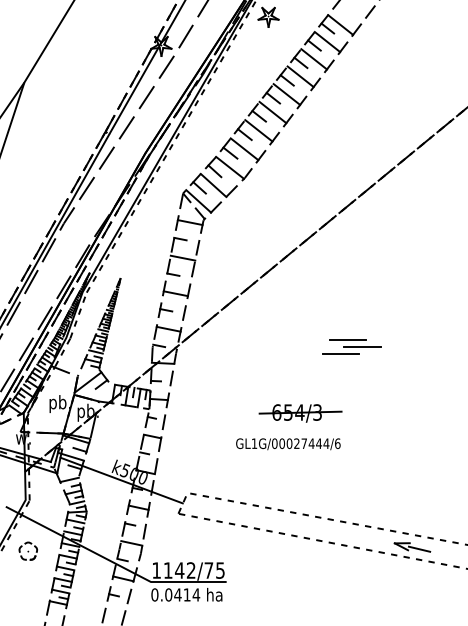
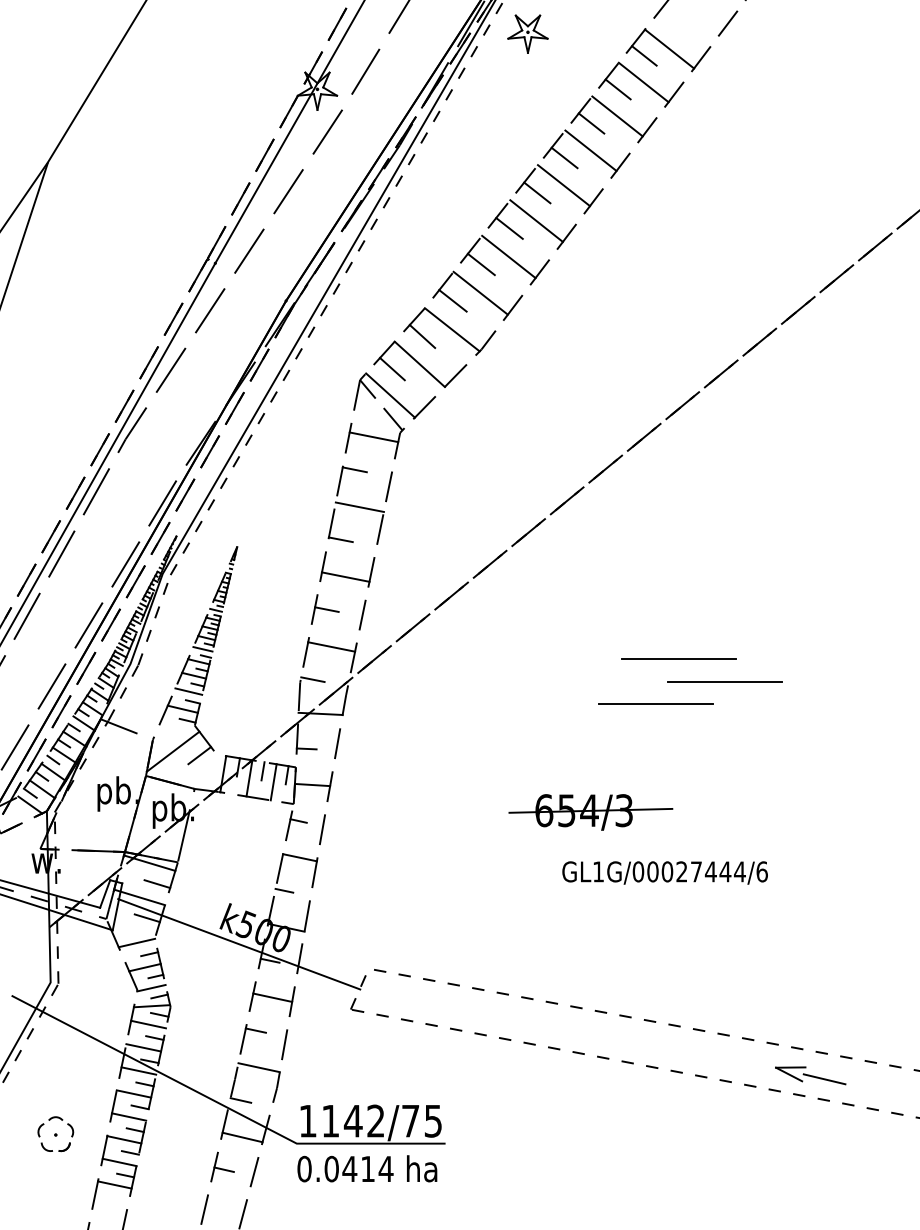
part: (351, 346) -> (690, 680), size x1.6
text: (288, 444) -> (665, 873), moved
part: (27, 550) -> (54, 1132), moved

